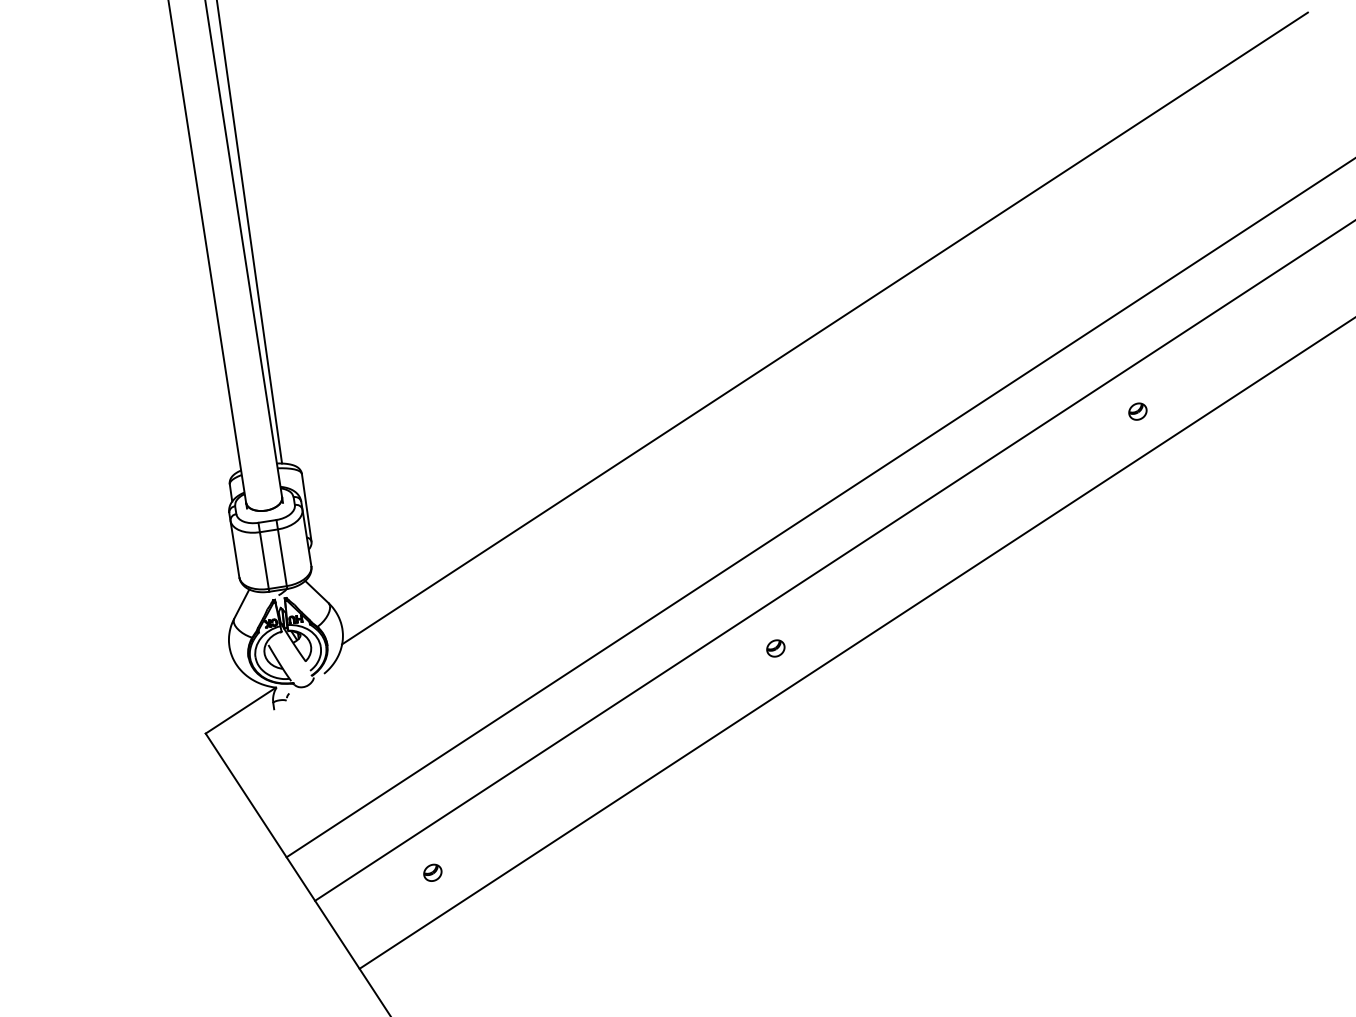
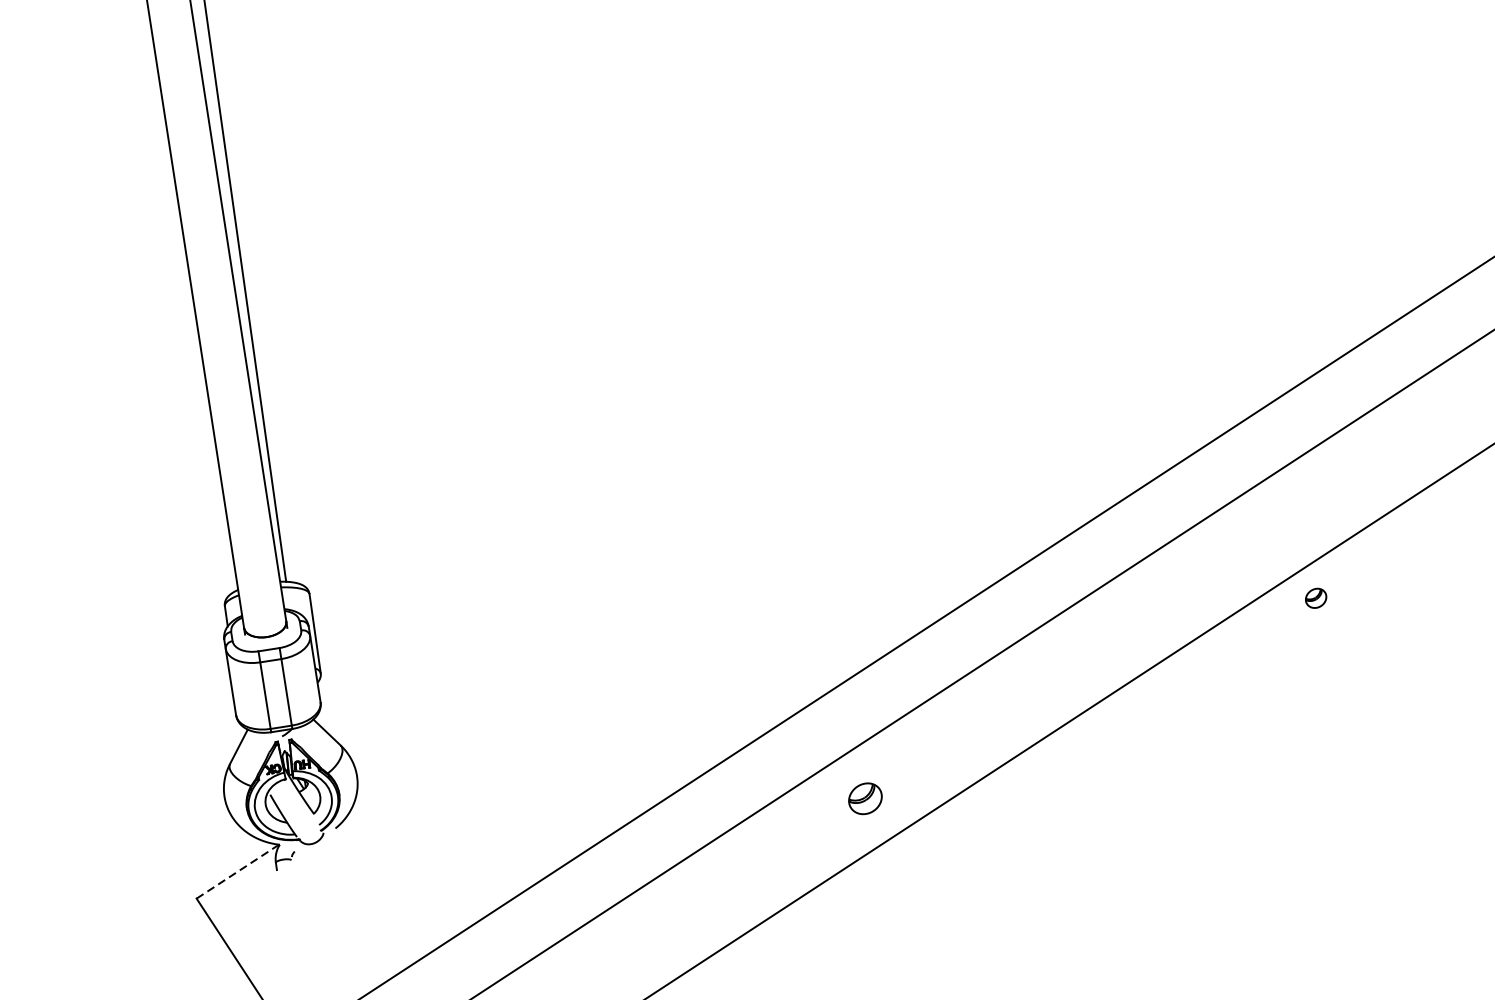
line: (824, 328) -> (922, 423), removed
part: (1137, 411) -> (1315, 598), moved
part: (775, 648) -> (865, 798), size x1.6
line: (240, 710) -> (237, 871), solid -> dashed

